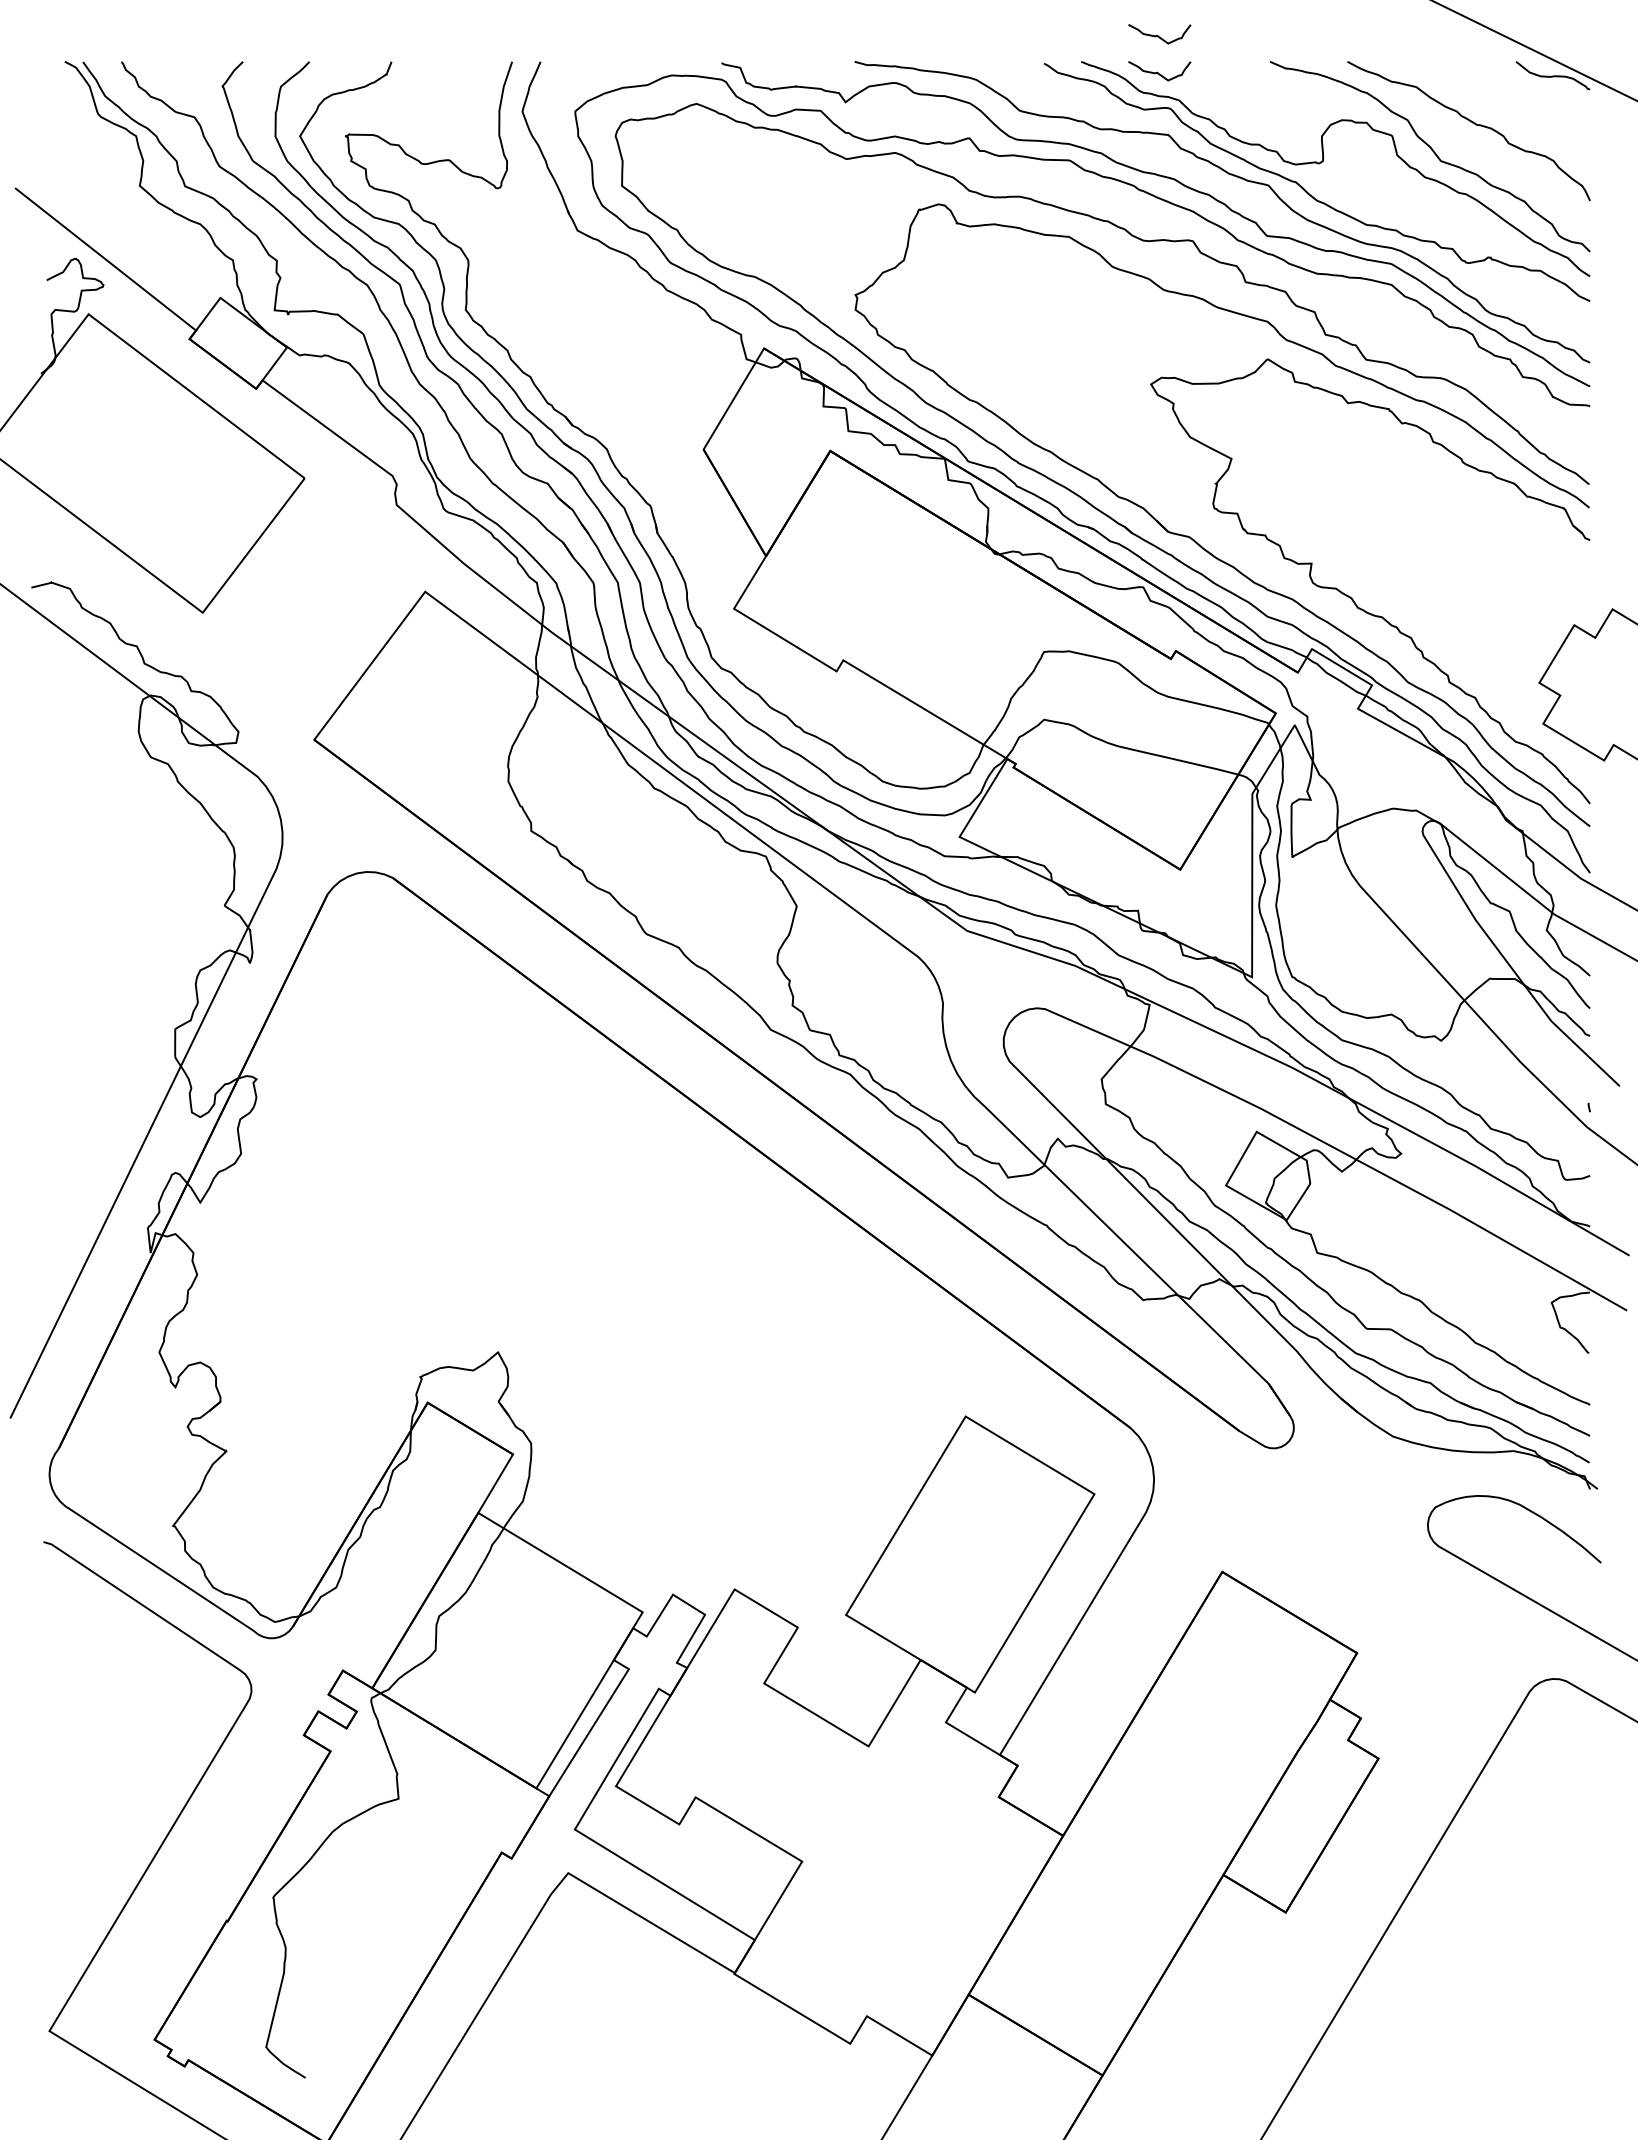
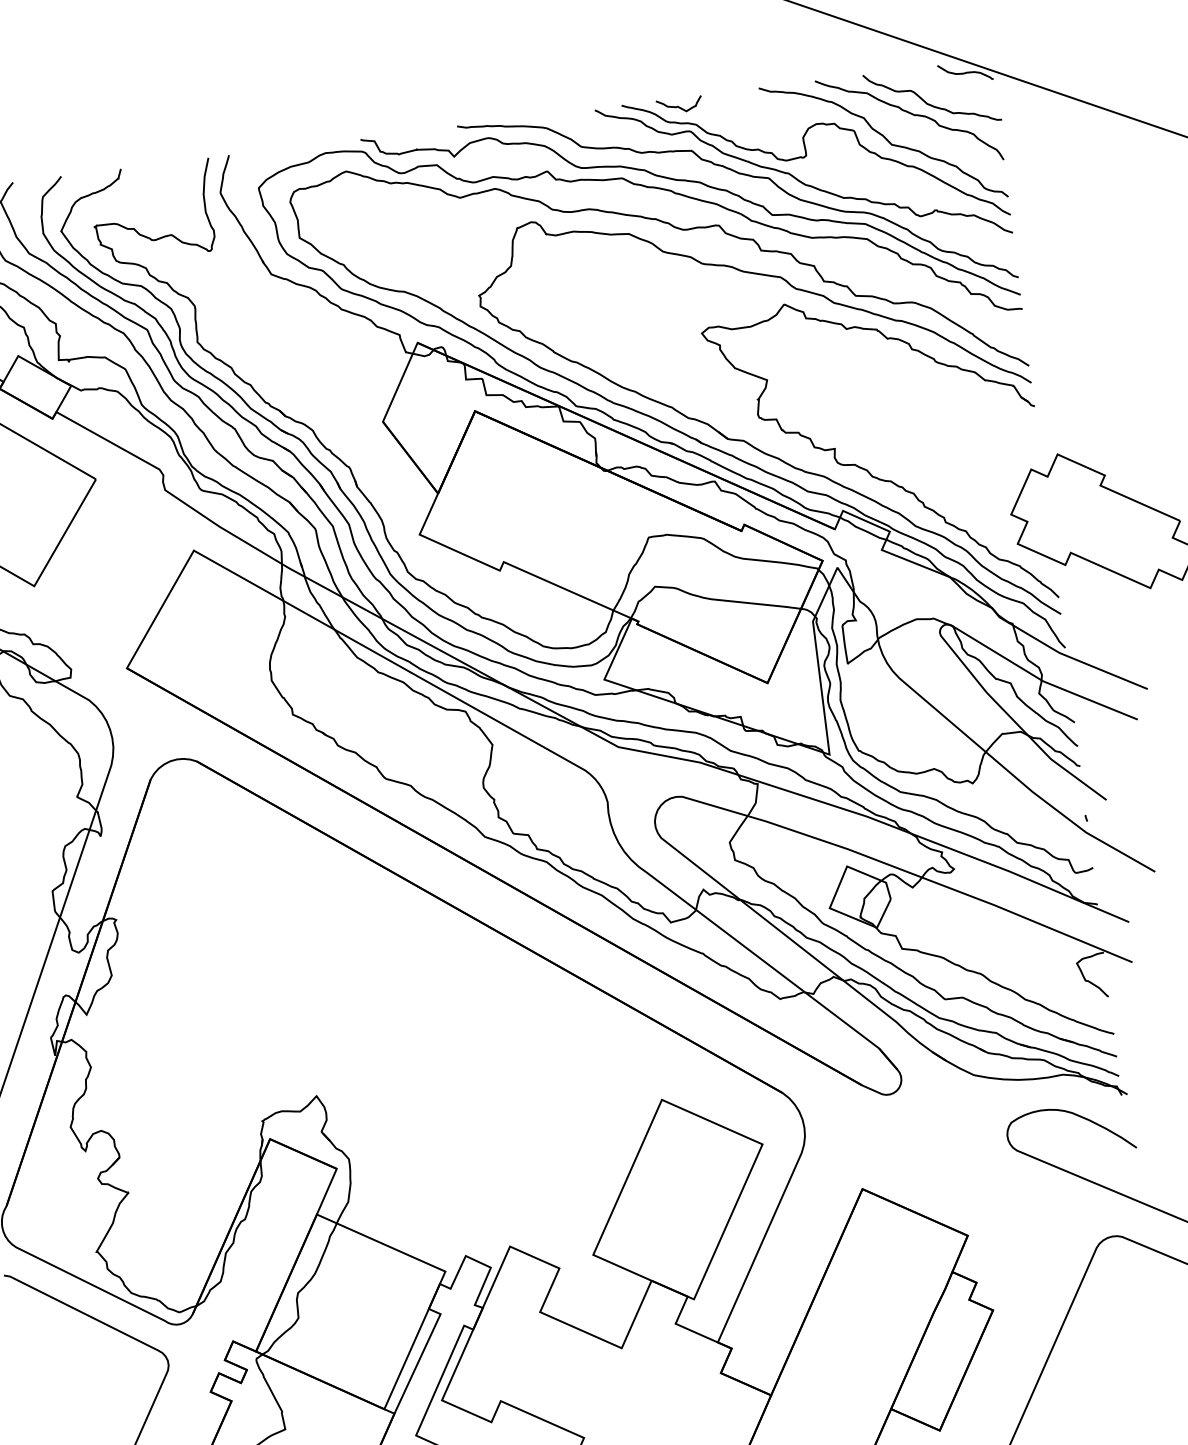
curve: (1158, 35) -> (675, 79), removed
curve: (1499, 112) -> (929, 104), added

